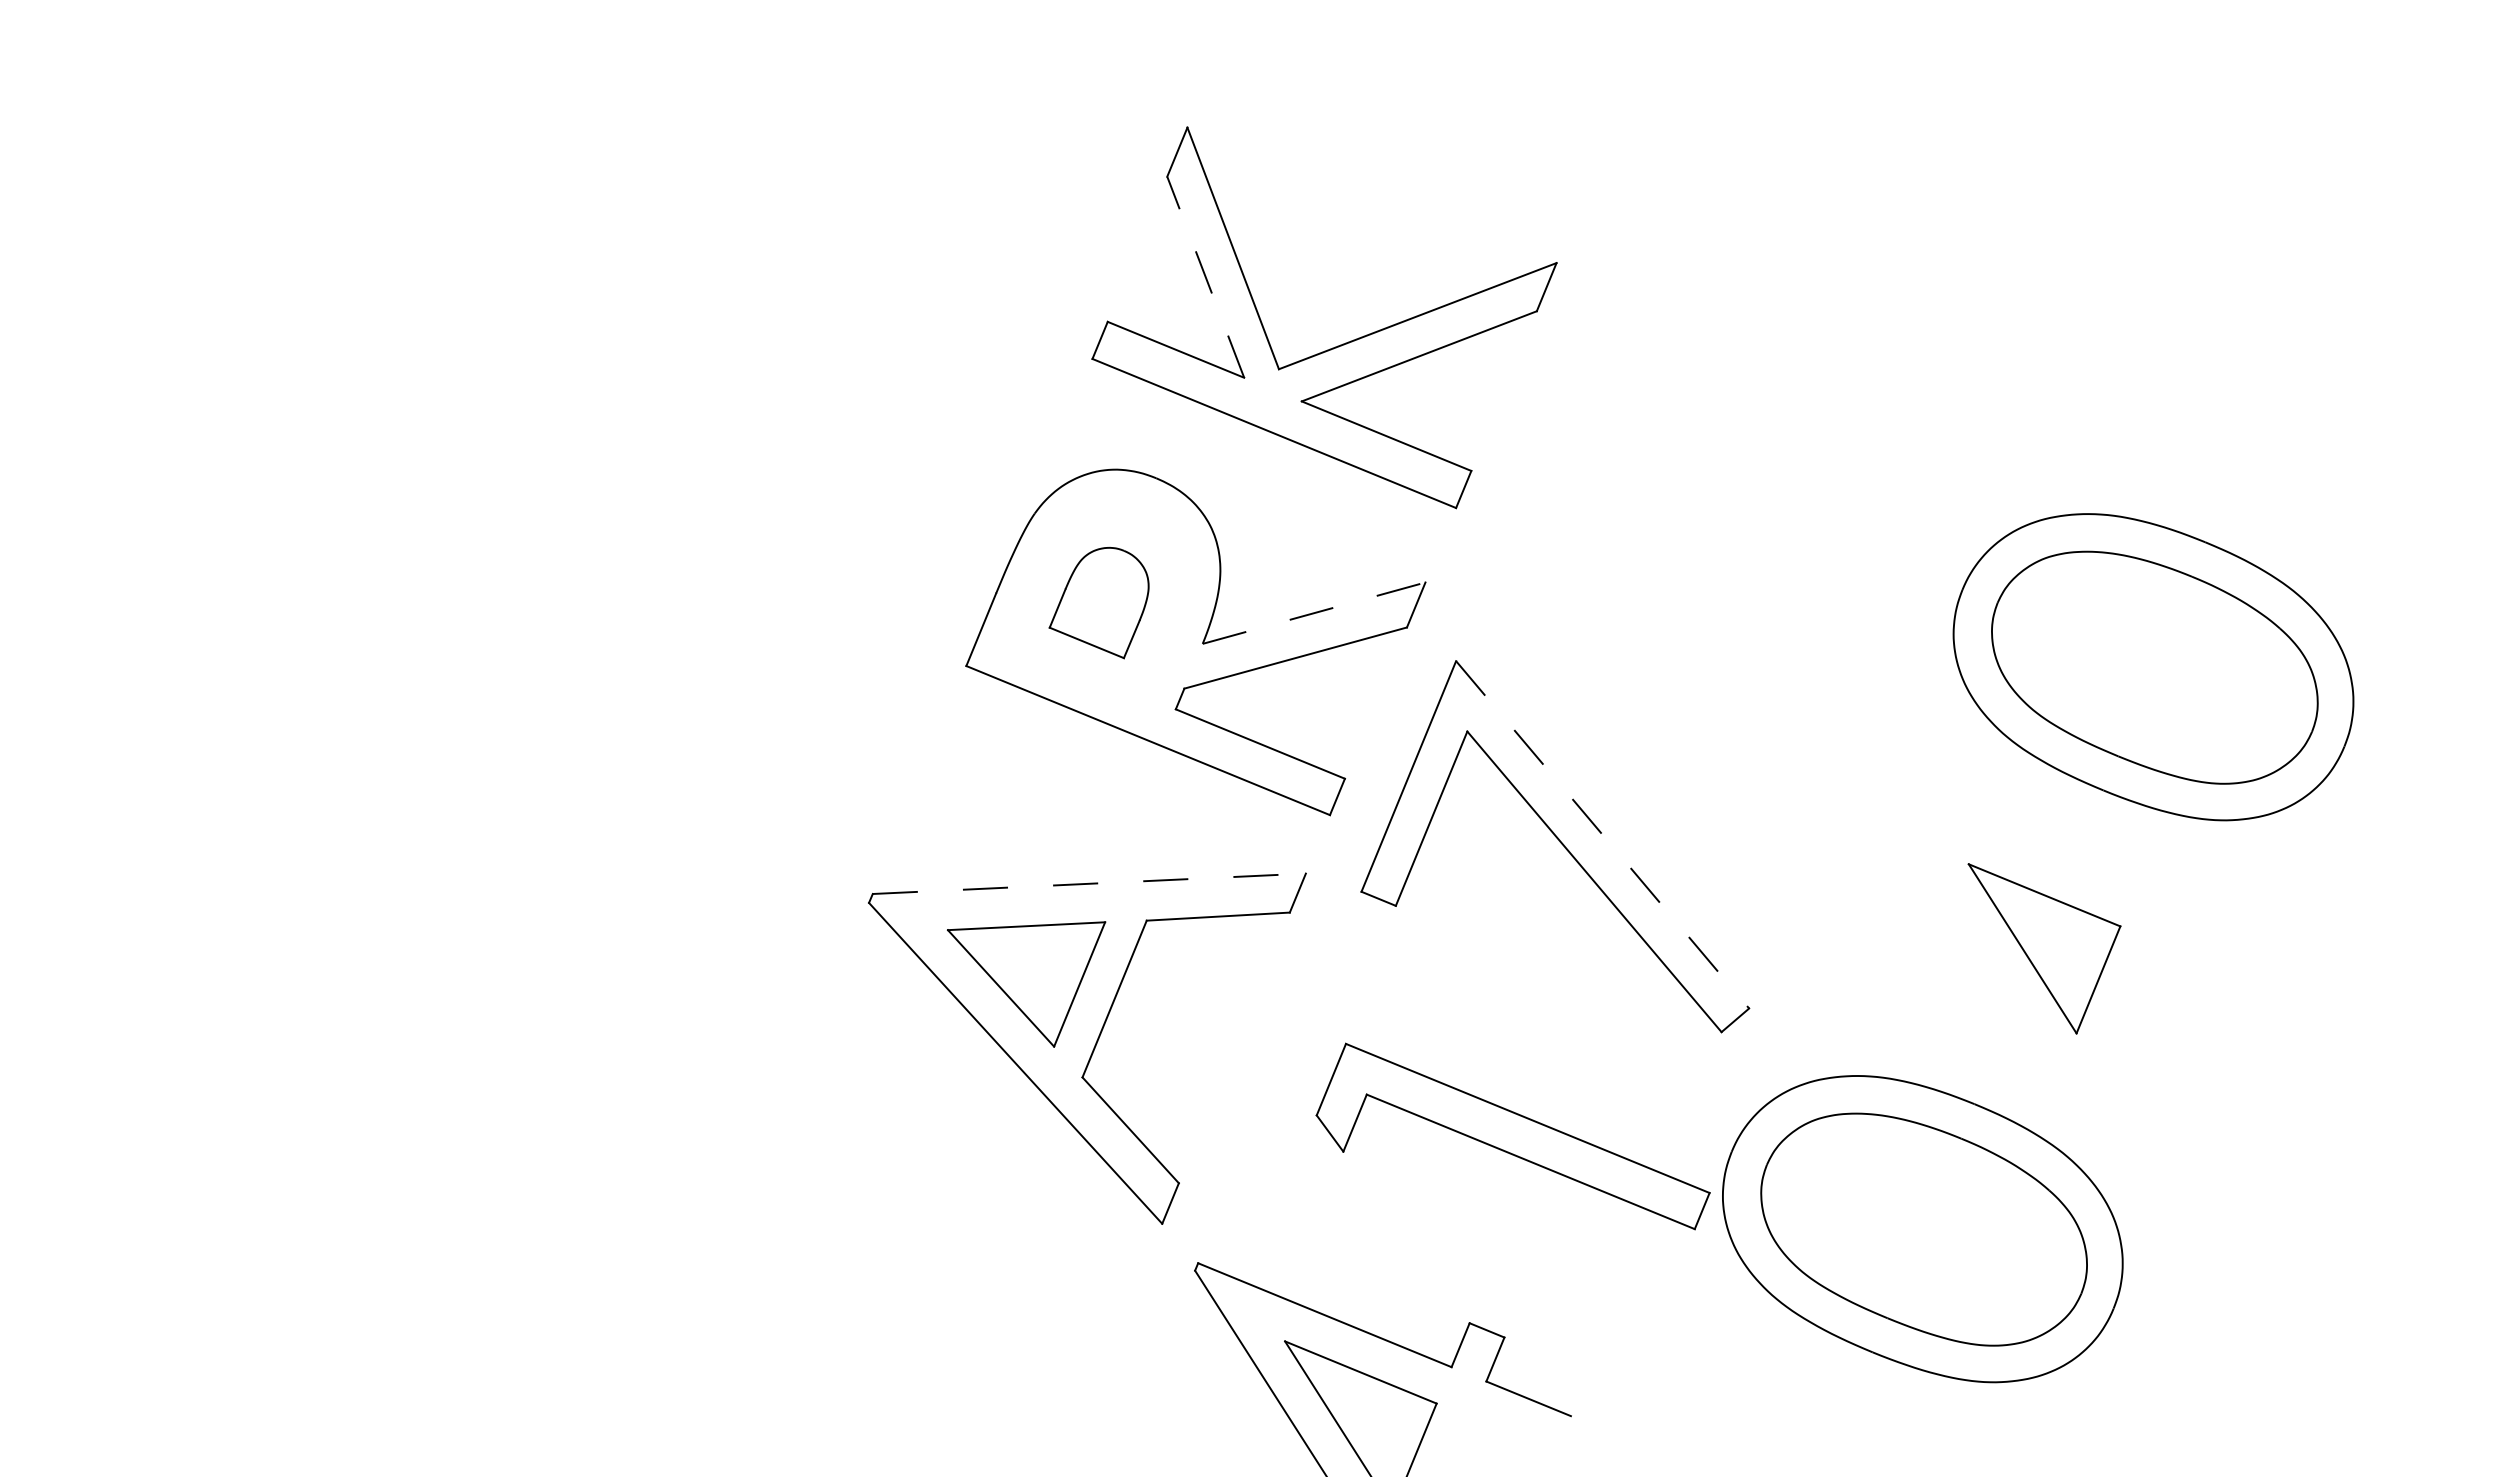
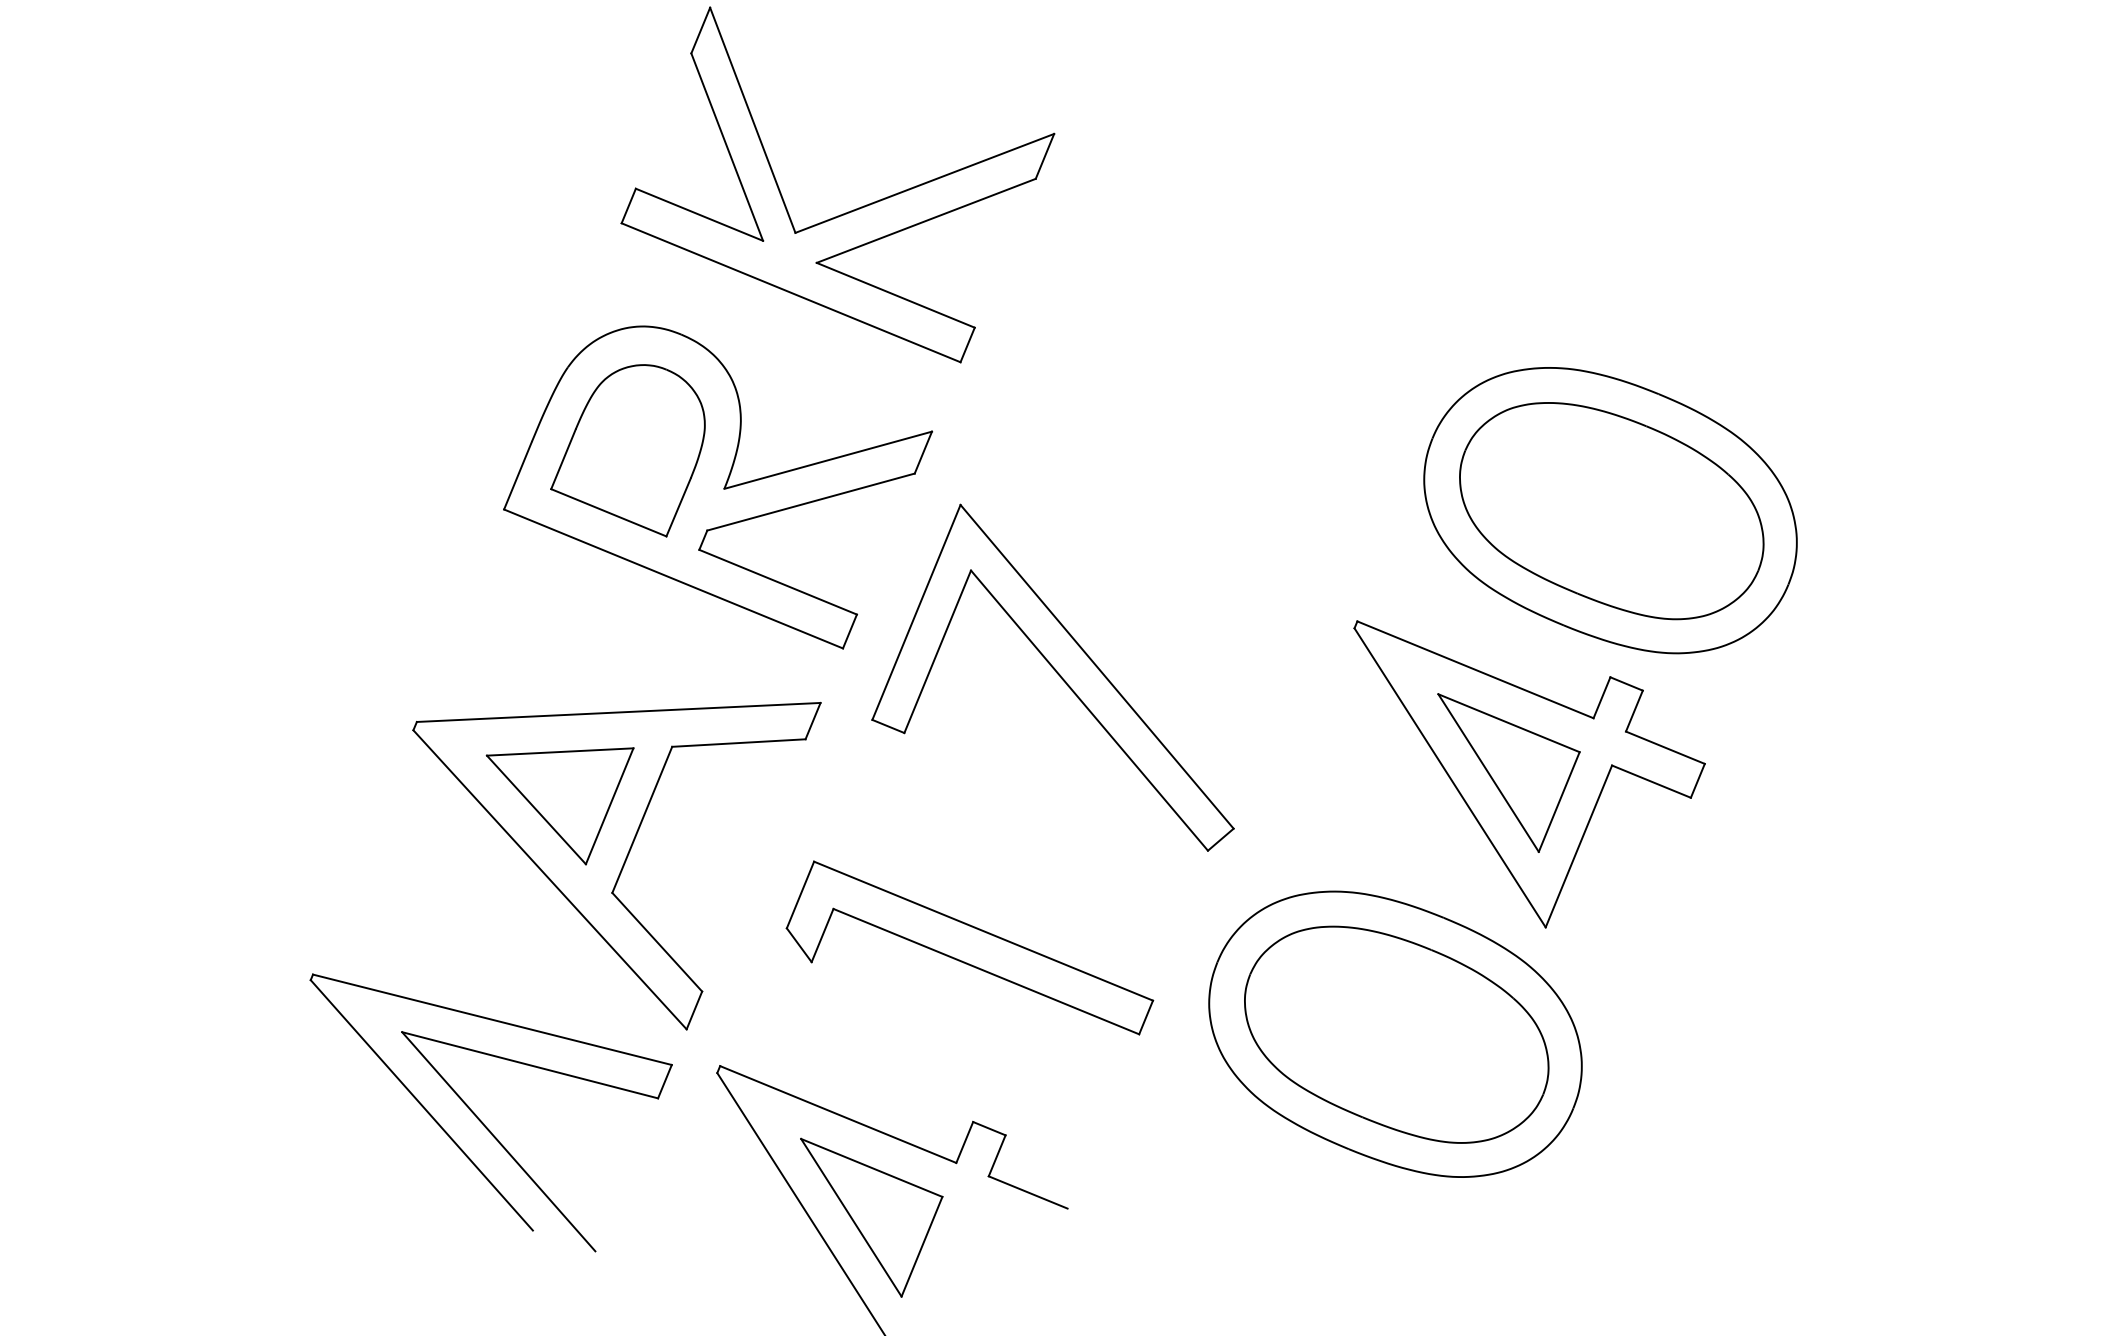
line: (1205, 277) -> (726, 147), dashed -> solid
part: (1098, 602) -> (627, 450), size x1.67
line: (1314, 613) -> (828, 460), dashed -> solid
line: (1602, 835) -> (1096, 667), dashed -> solid
line: (1089, 883) -> (618, 712), dashed -> solid
part: (2066, 950) -> (1529, 774), added
part: (1512, 1136) -> (969, 947), moved
part: (942, 1322) -> (481, 1121), added

